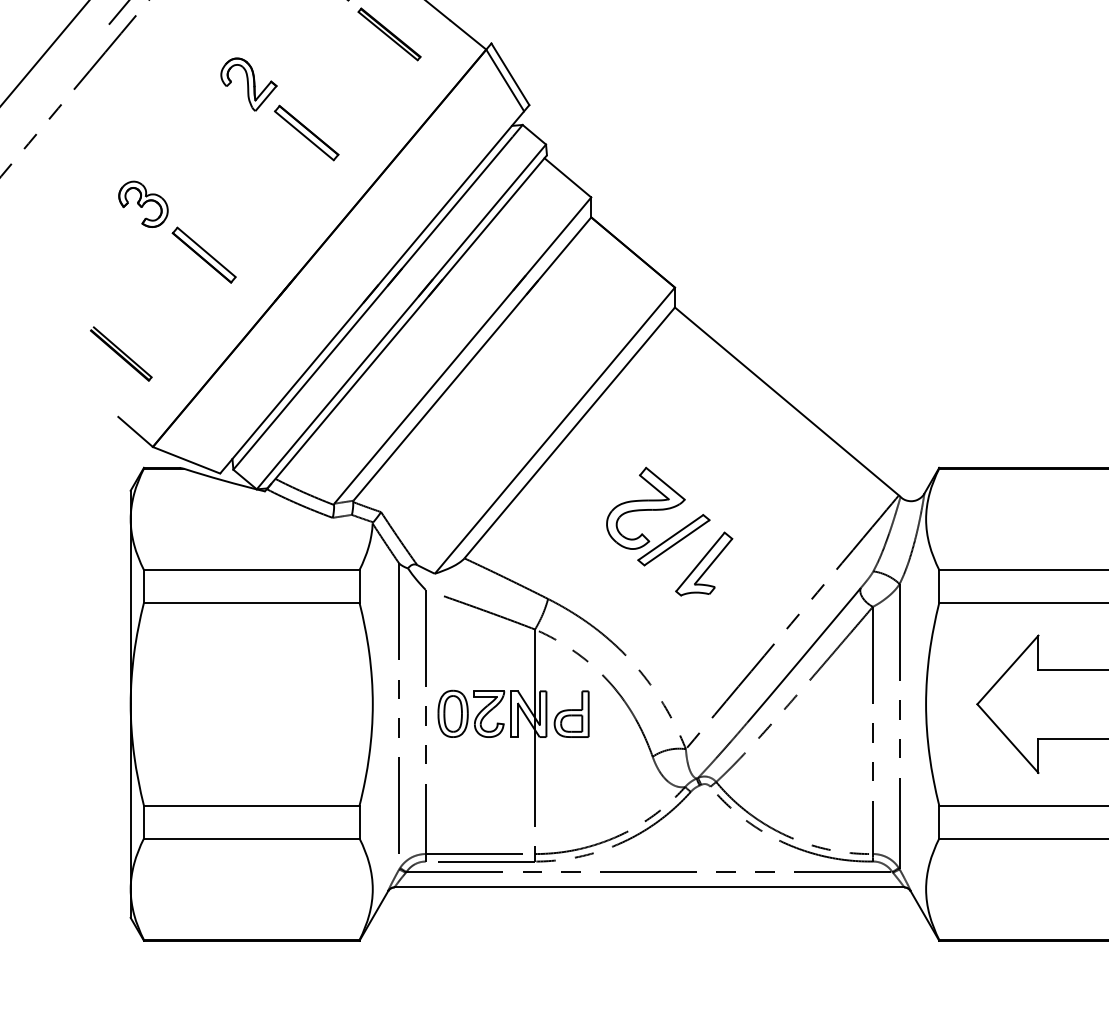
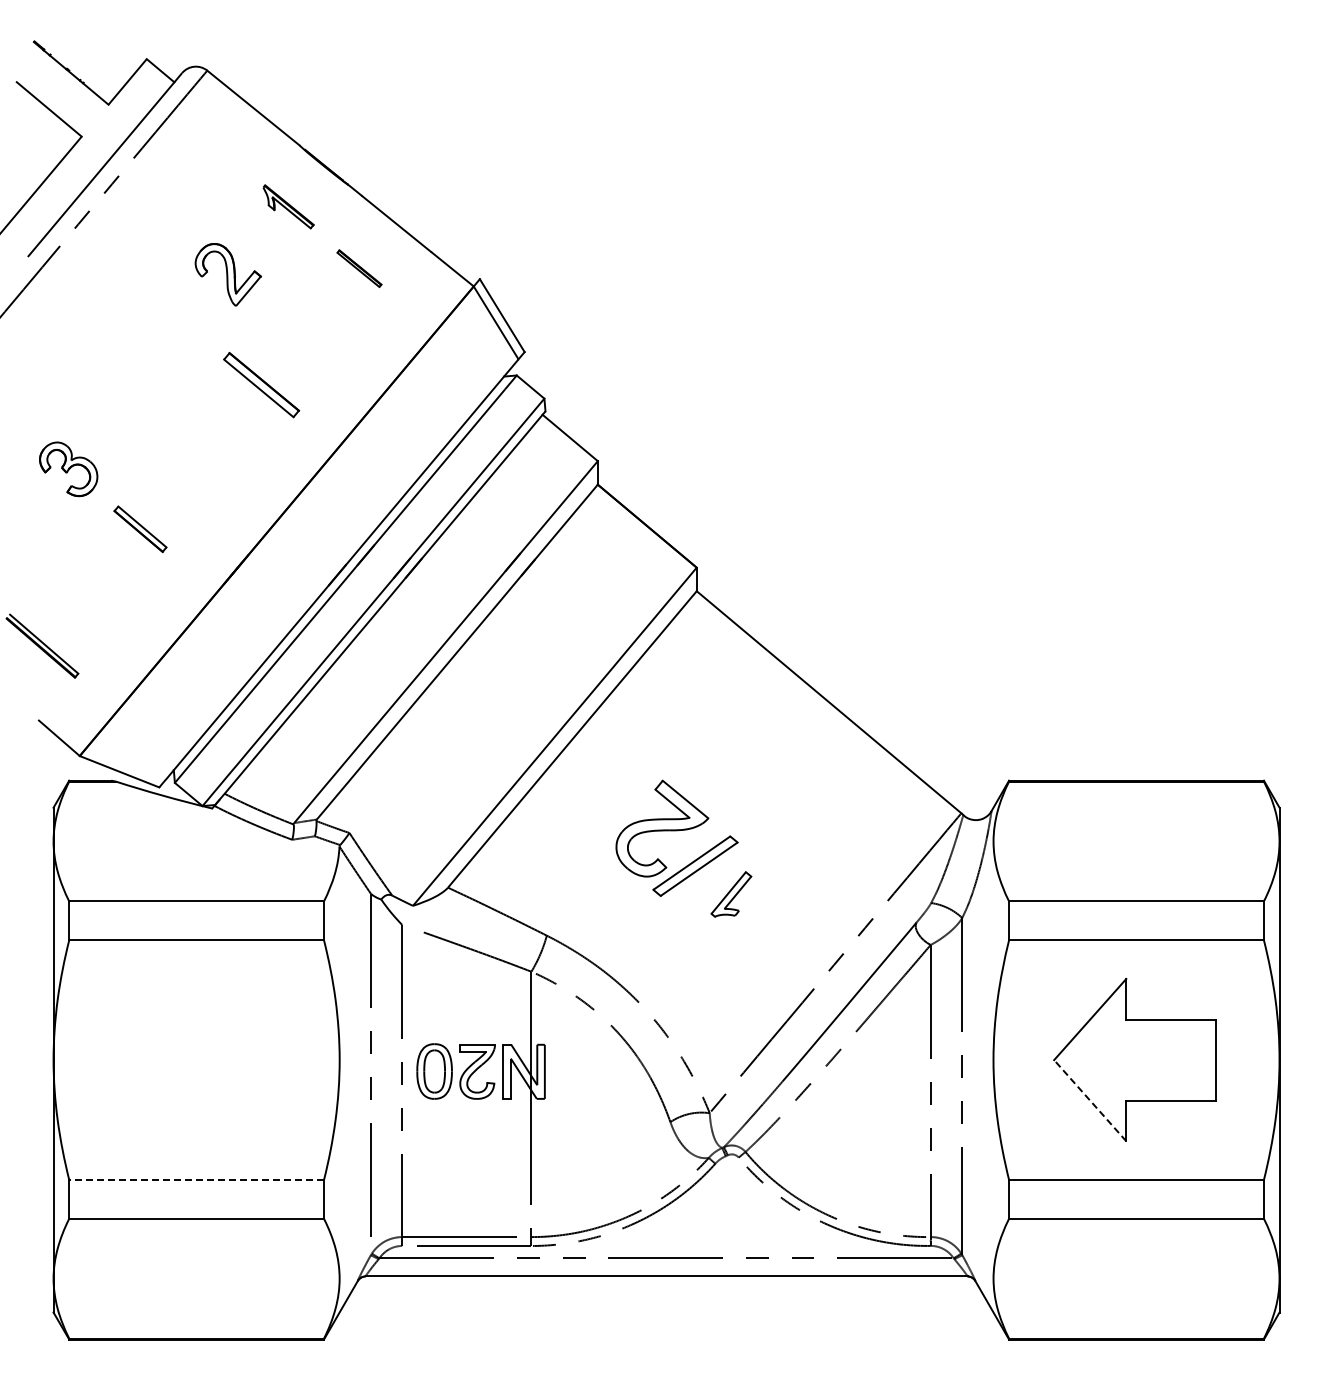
part: (389, 34) -> (359, 268), size x0.6
part: (248, 84) -> (227, 274), moved
part: (204, 254) -> (140, 528), size x0.7
part: (704, 564) -> (731, 894), size x0.6
part: (571, 713) -> (574, 1071), removed
line: (1007, 738) -> (1089, 1100), solid -> dashed
line: (251, 806) -> (196, 1180), solid -> dashed

